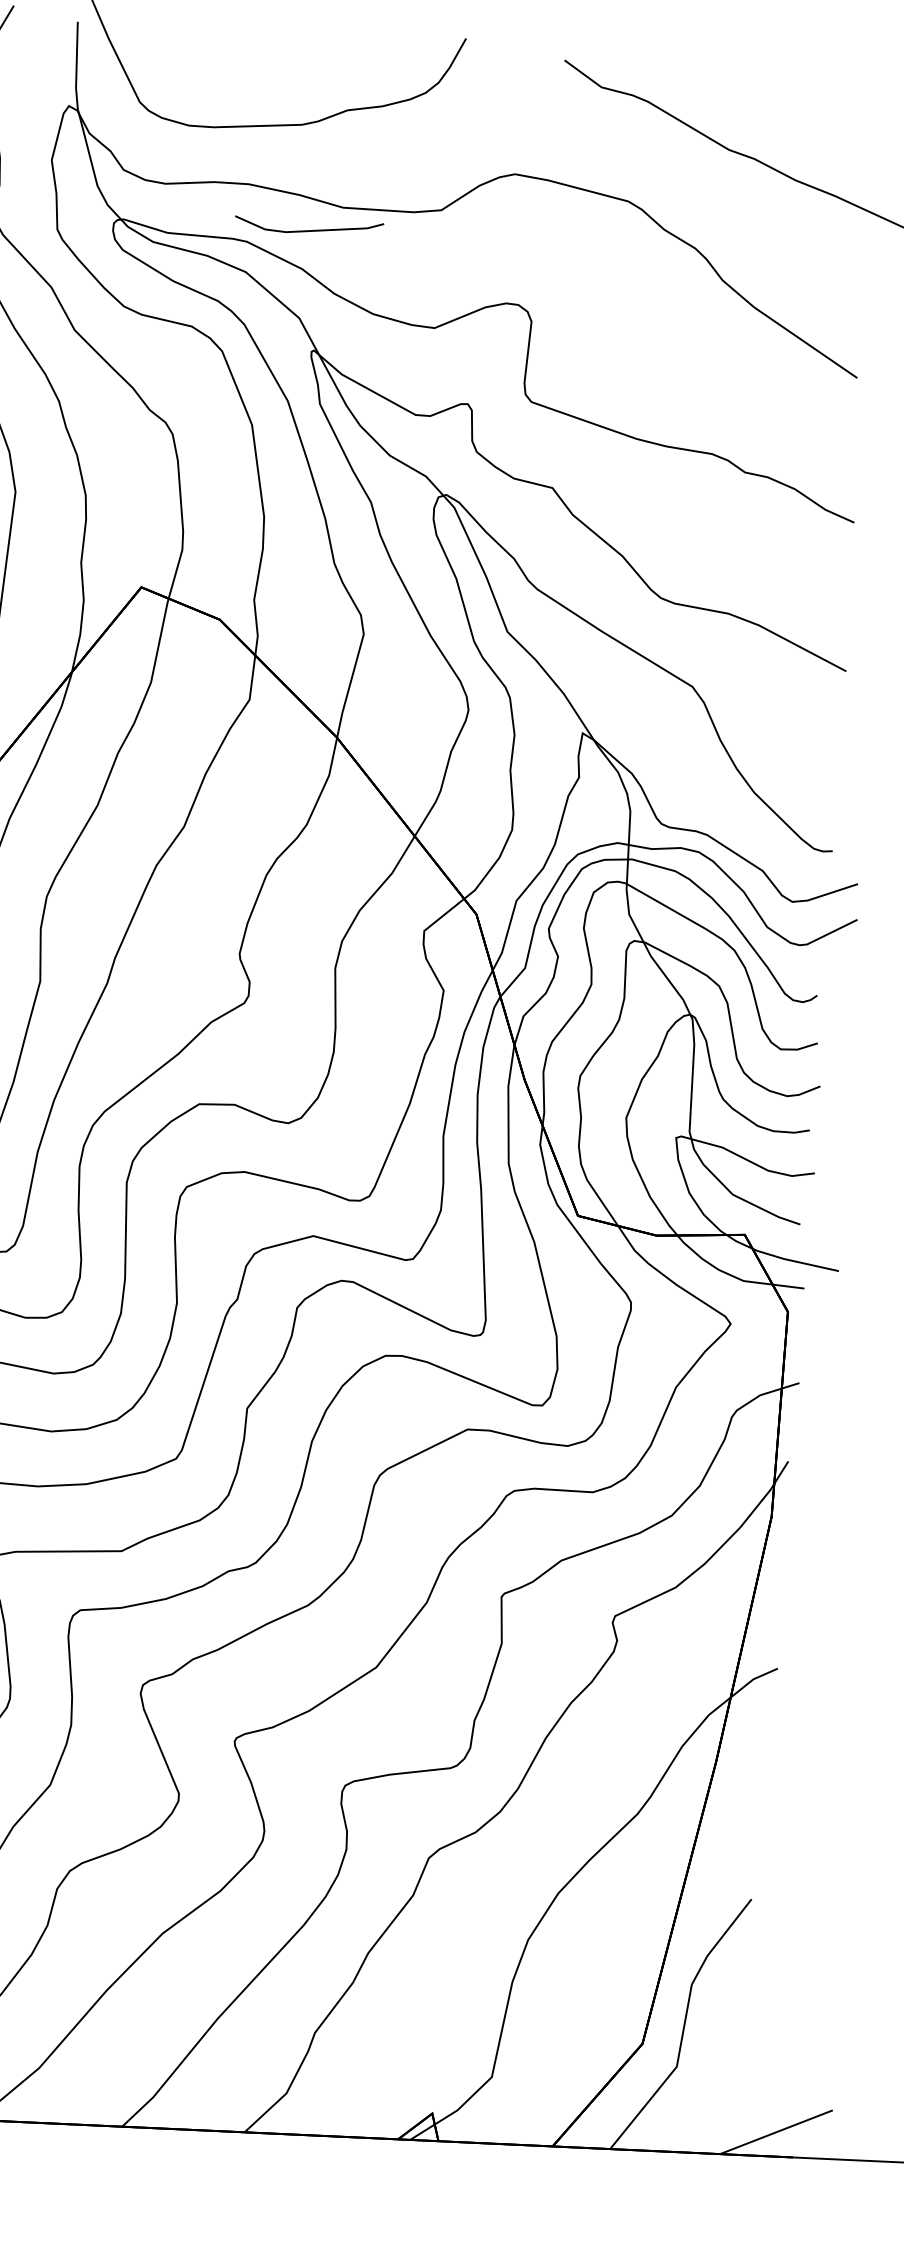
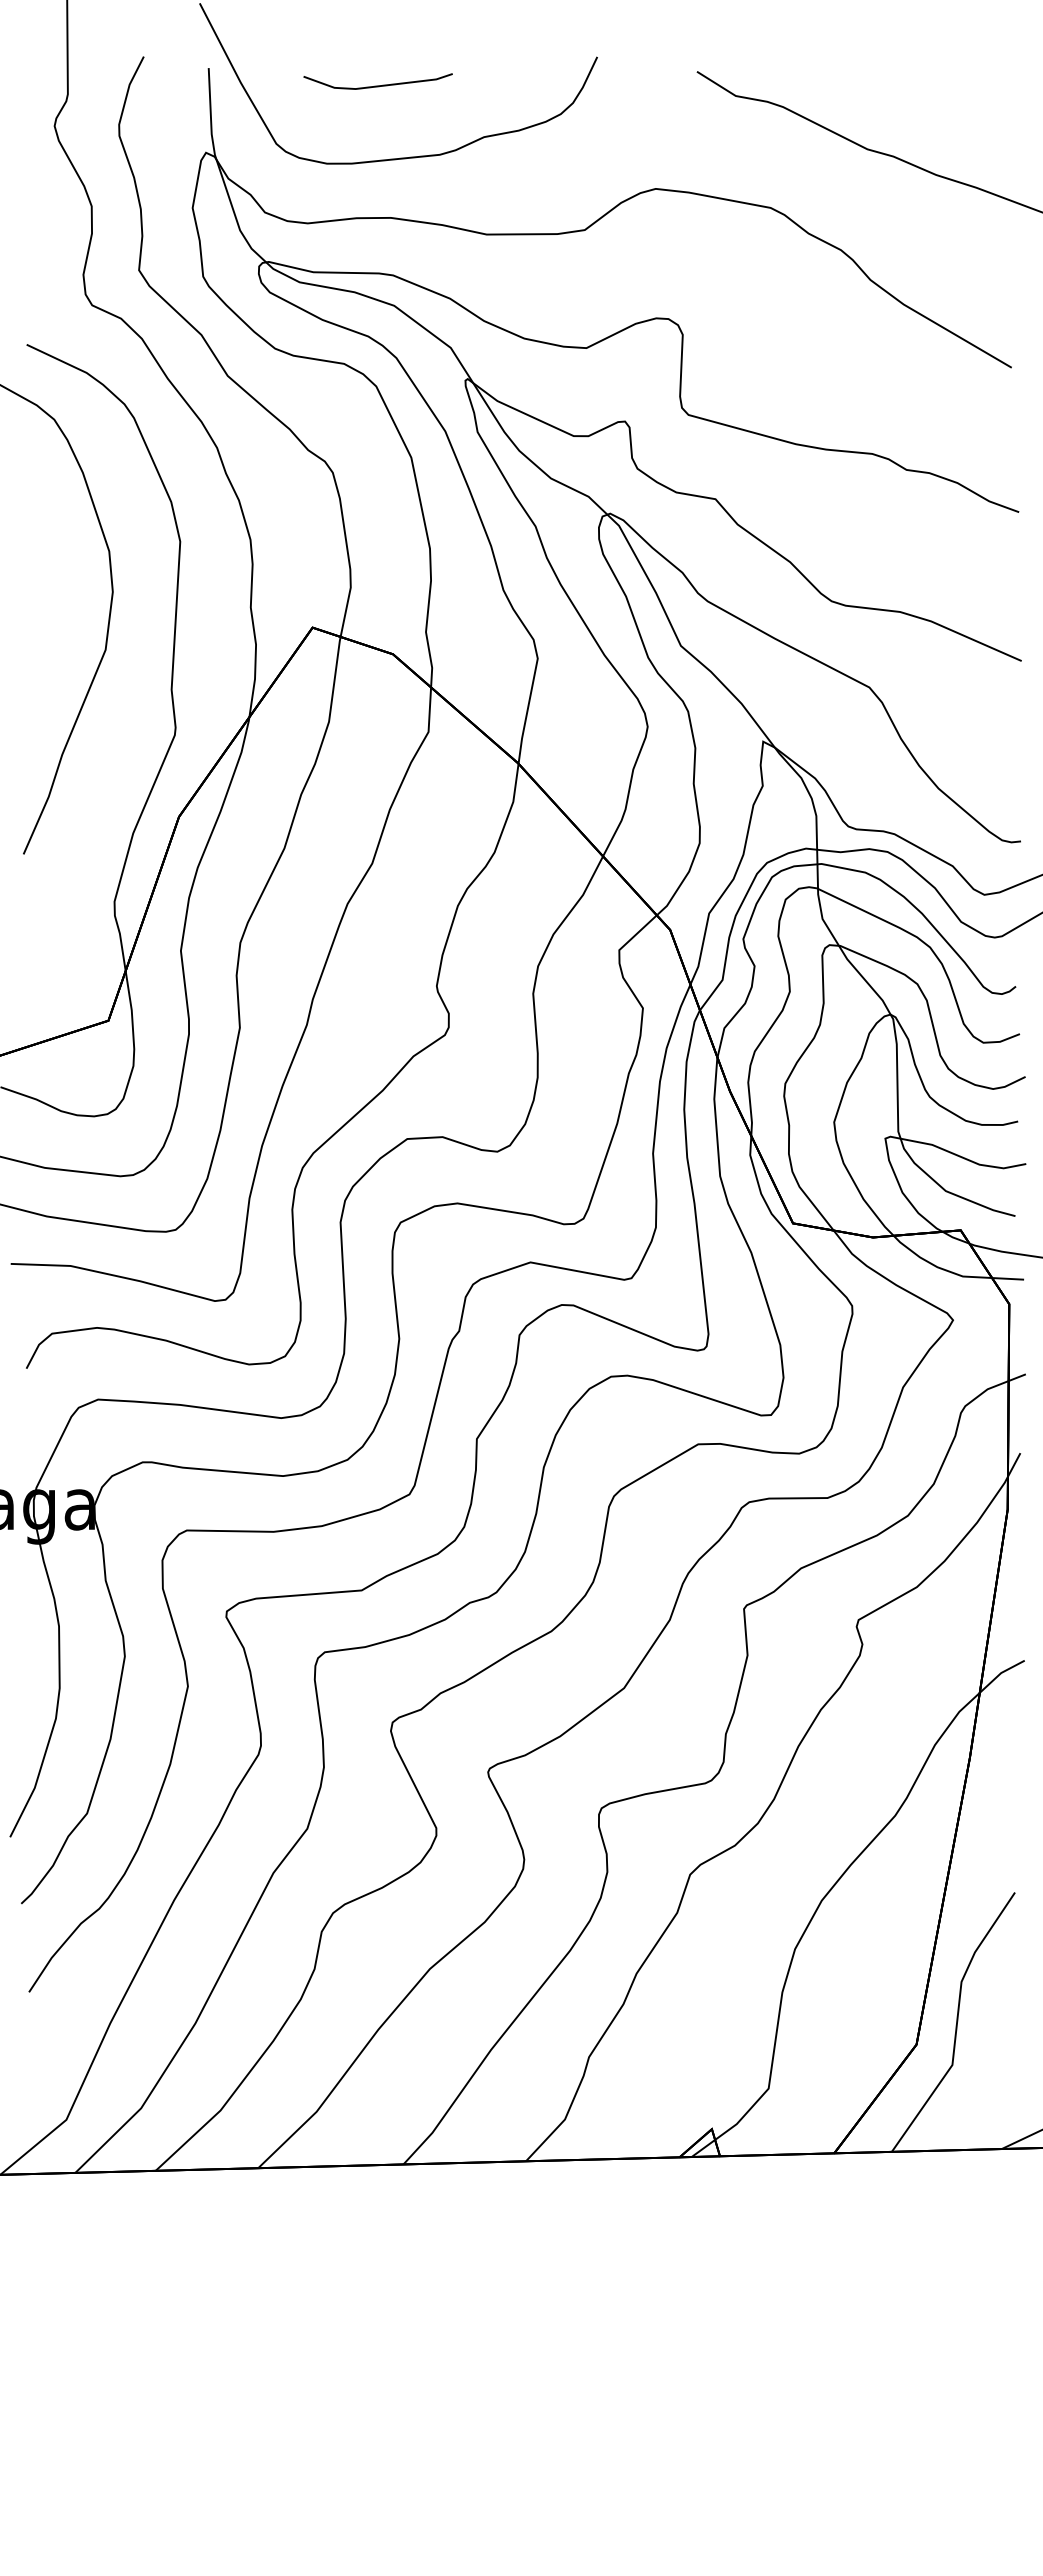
line: (308, 230) -> (377, 85), moved

